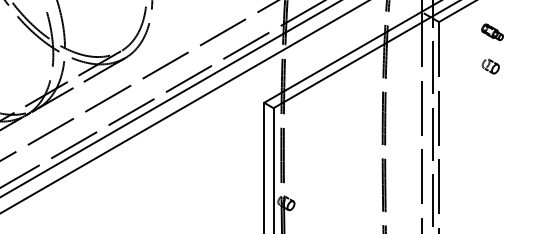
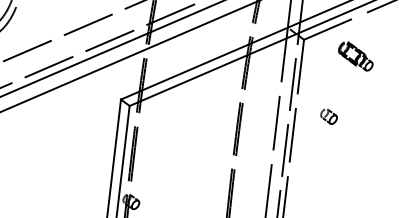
part: (492, 32) -> (355, 56), size x1.67
part: (490, 66) -> (328, 116), moved

